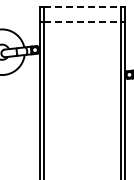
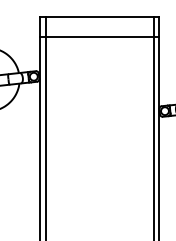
line: (82, 7) -> (99, 17), dashed -> solid
line: (82, 21) -> (99, 37), dashed -> solid

